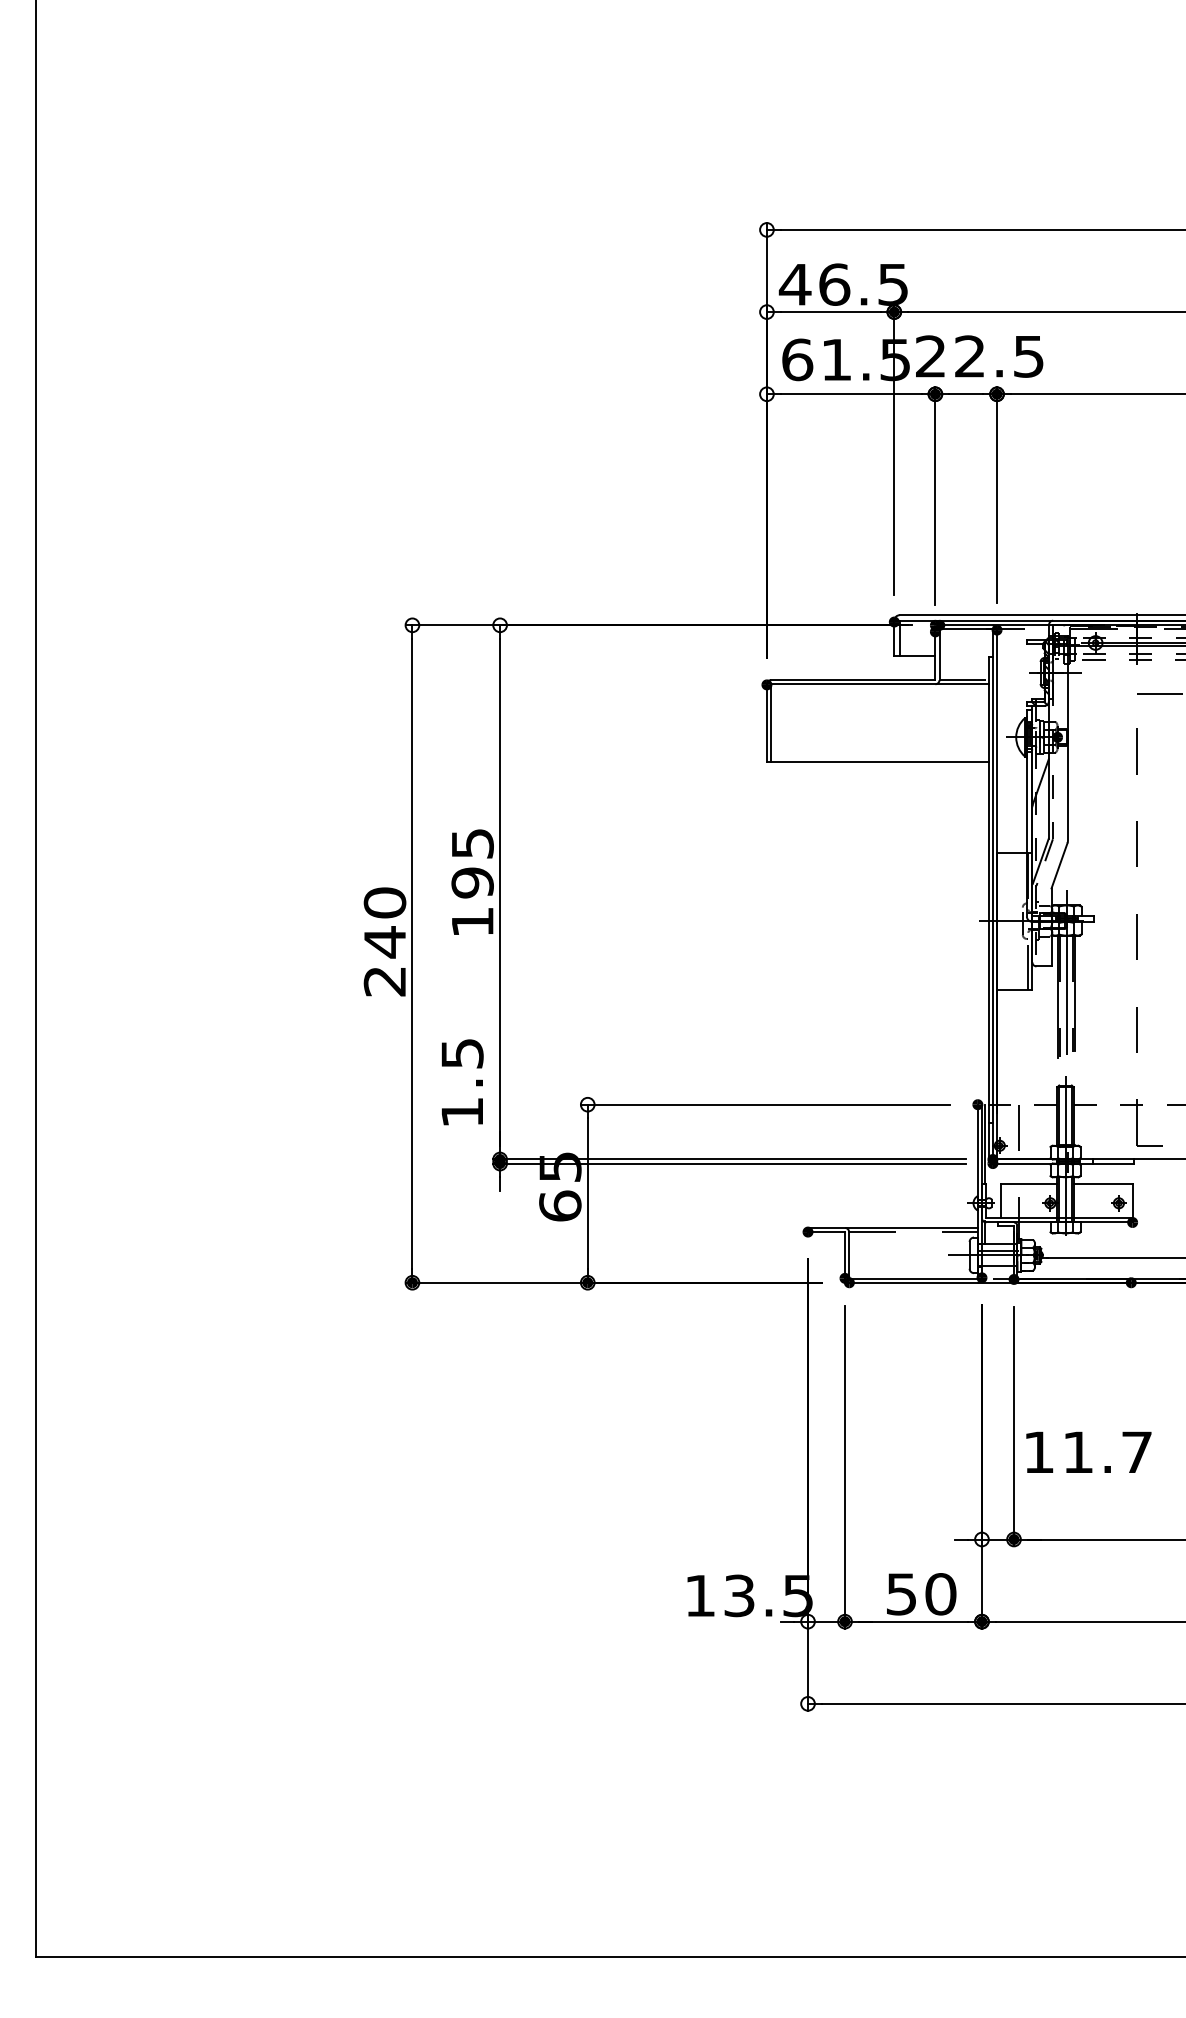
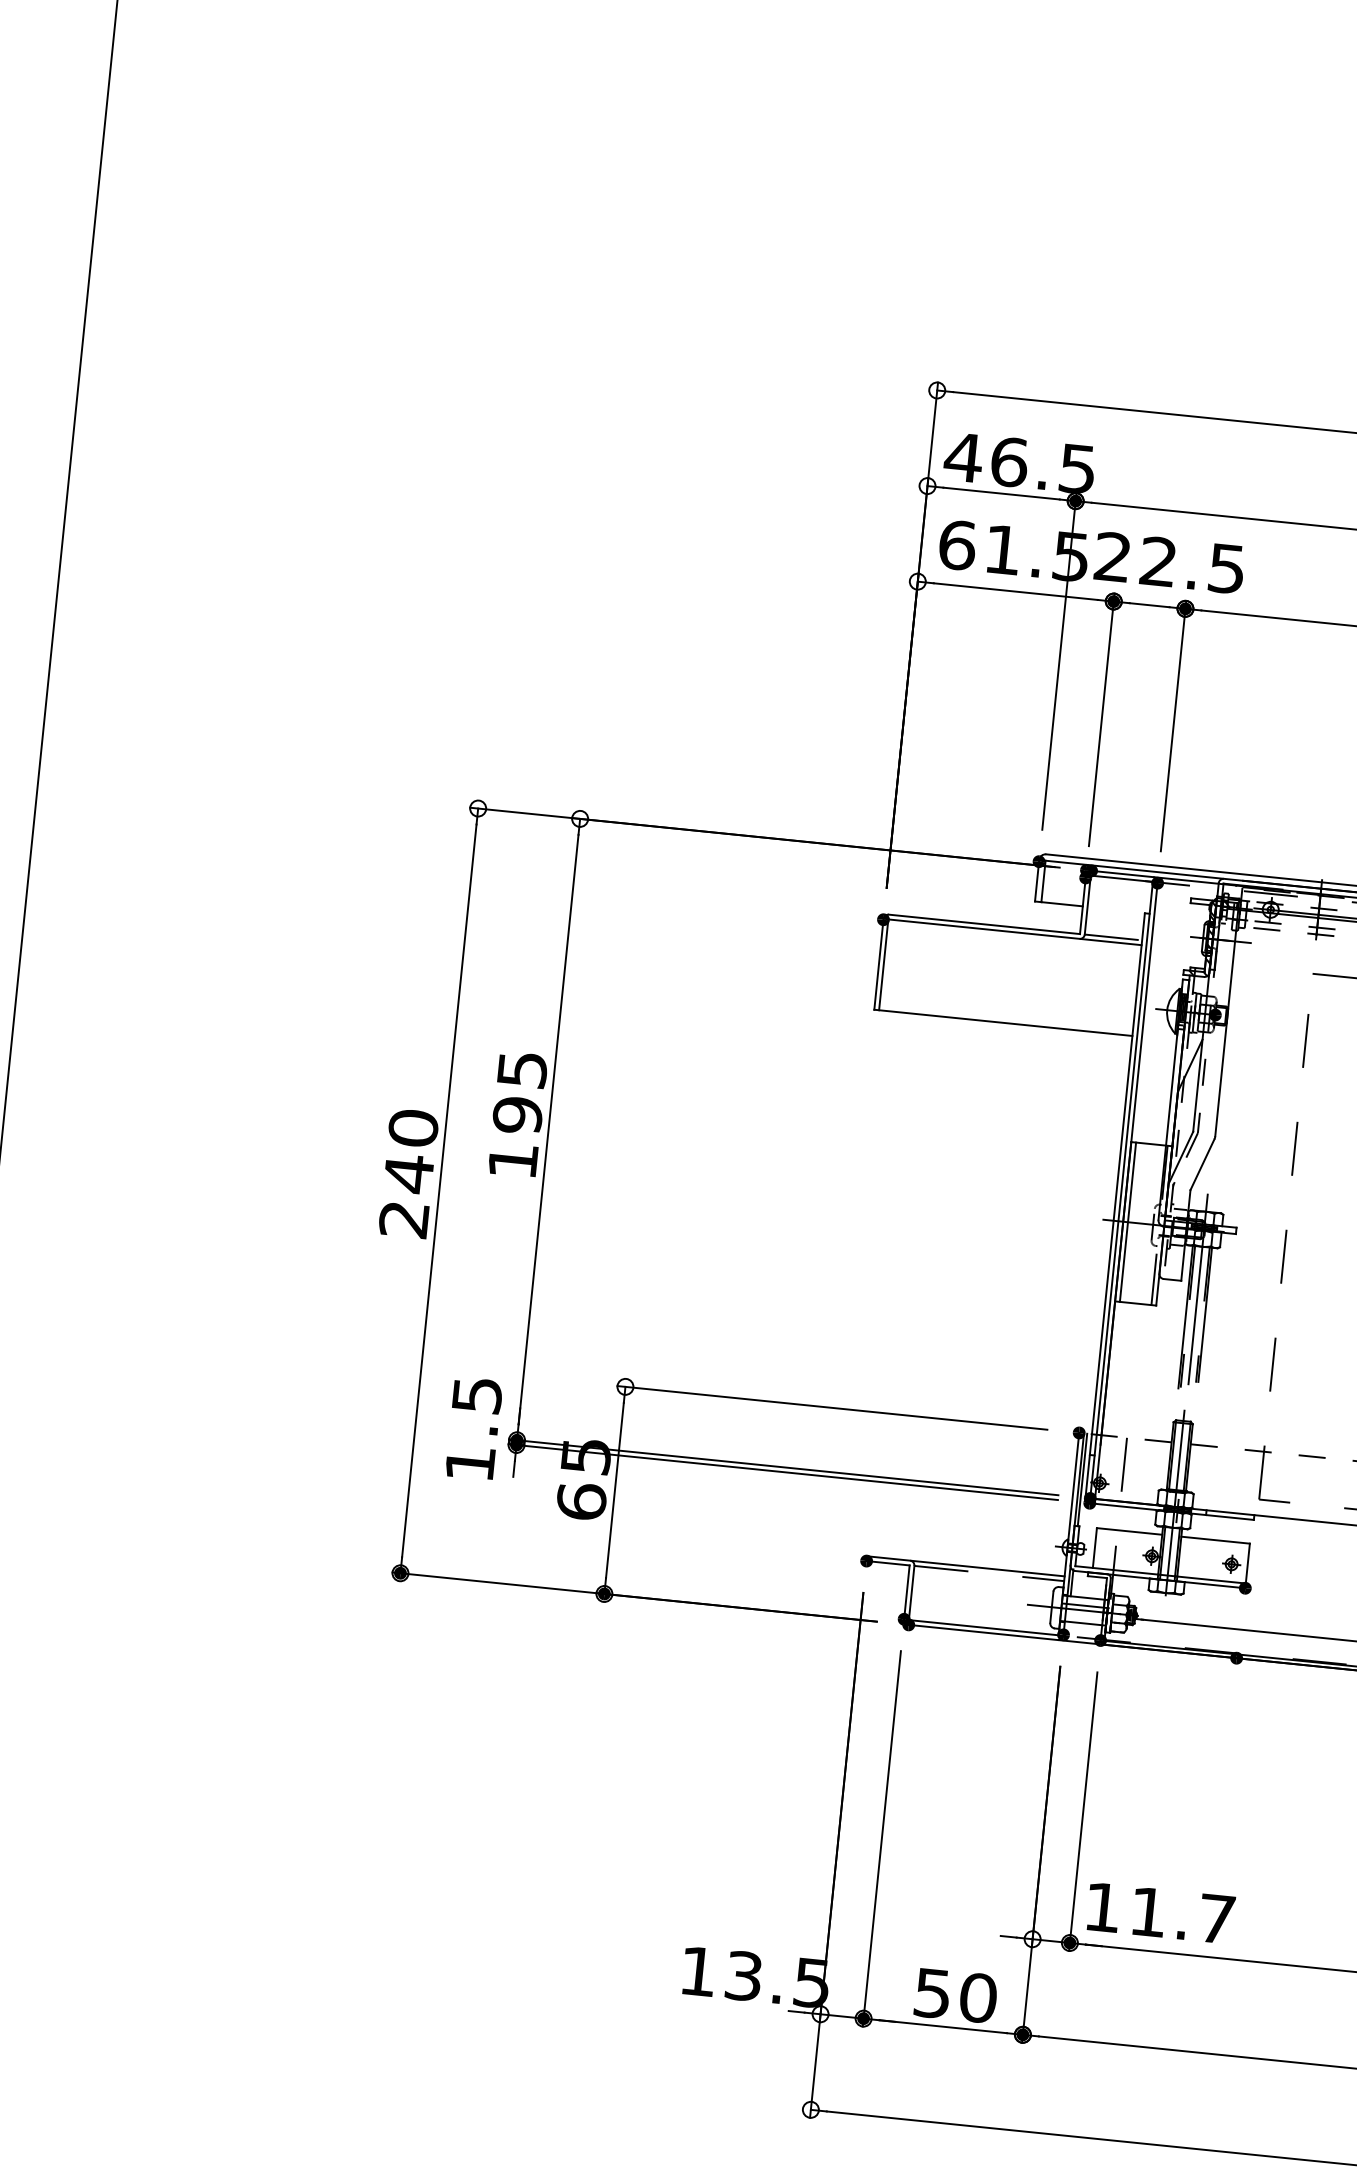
line: (1001, 920) -> (1128, 1221), added
text: (462, 1082) -> (473, 1428), moved
text: (1088, 1451) -> (1160, 1912), moved

